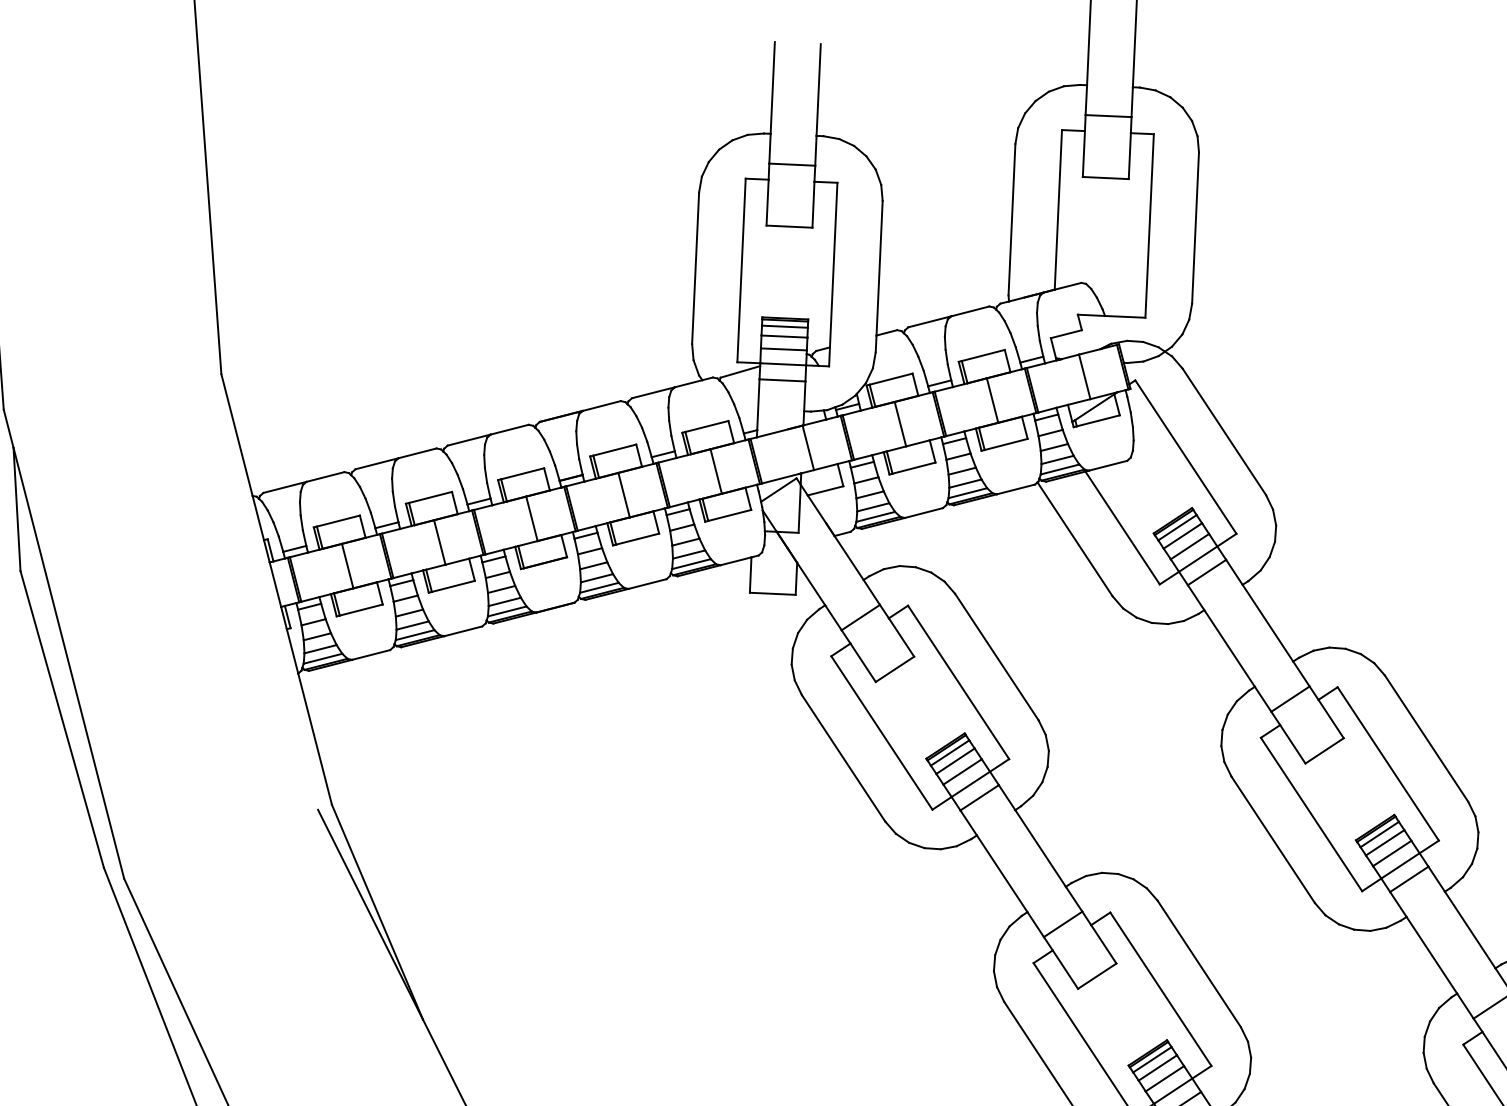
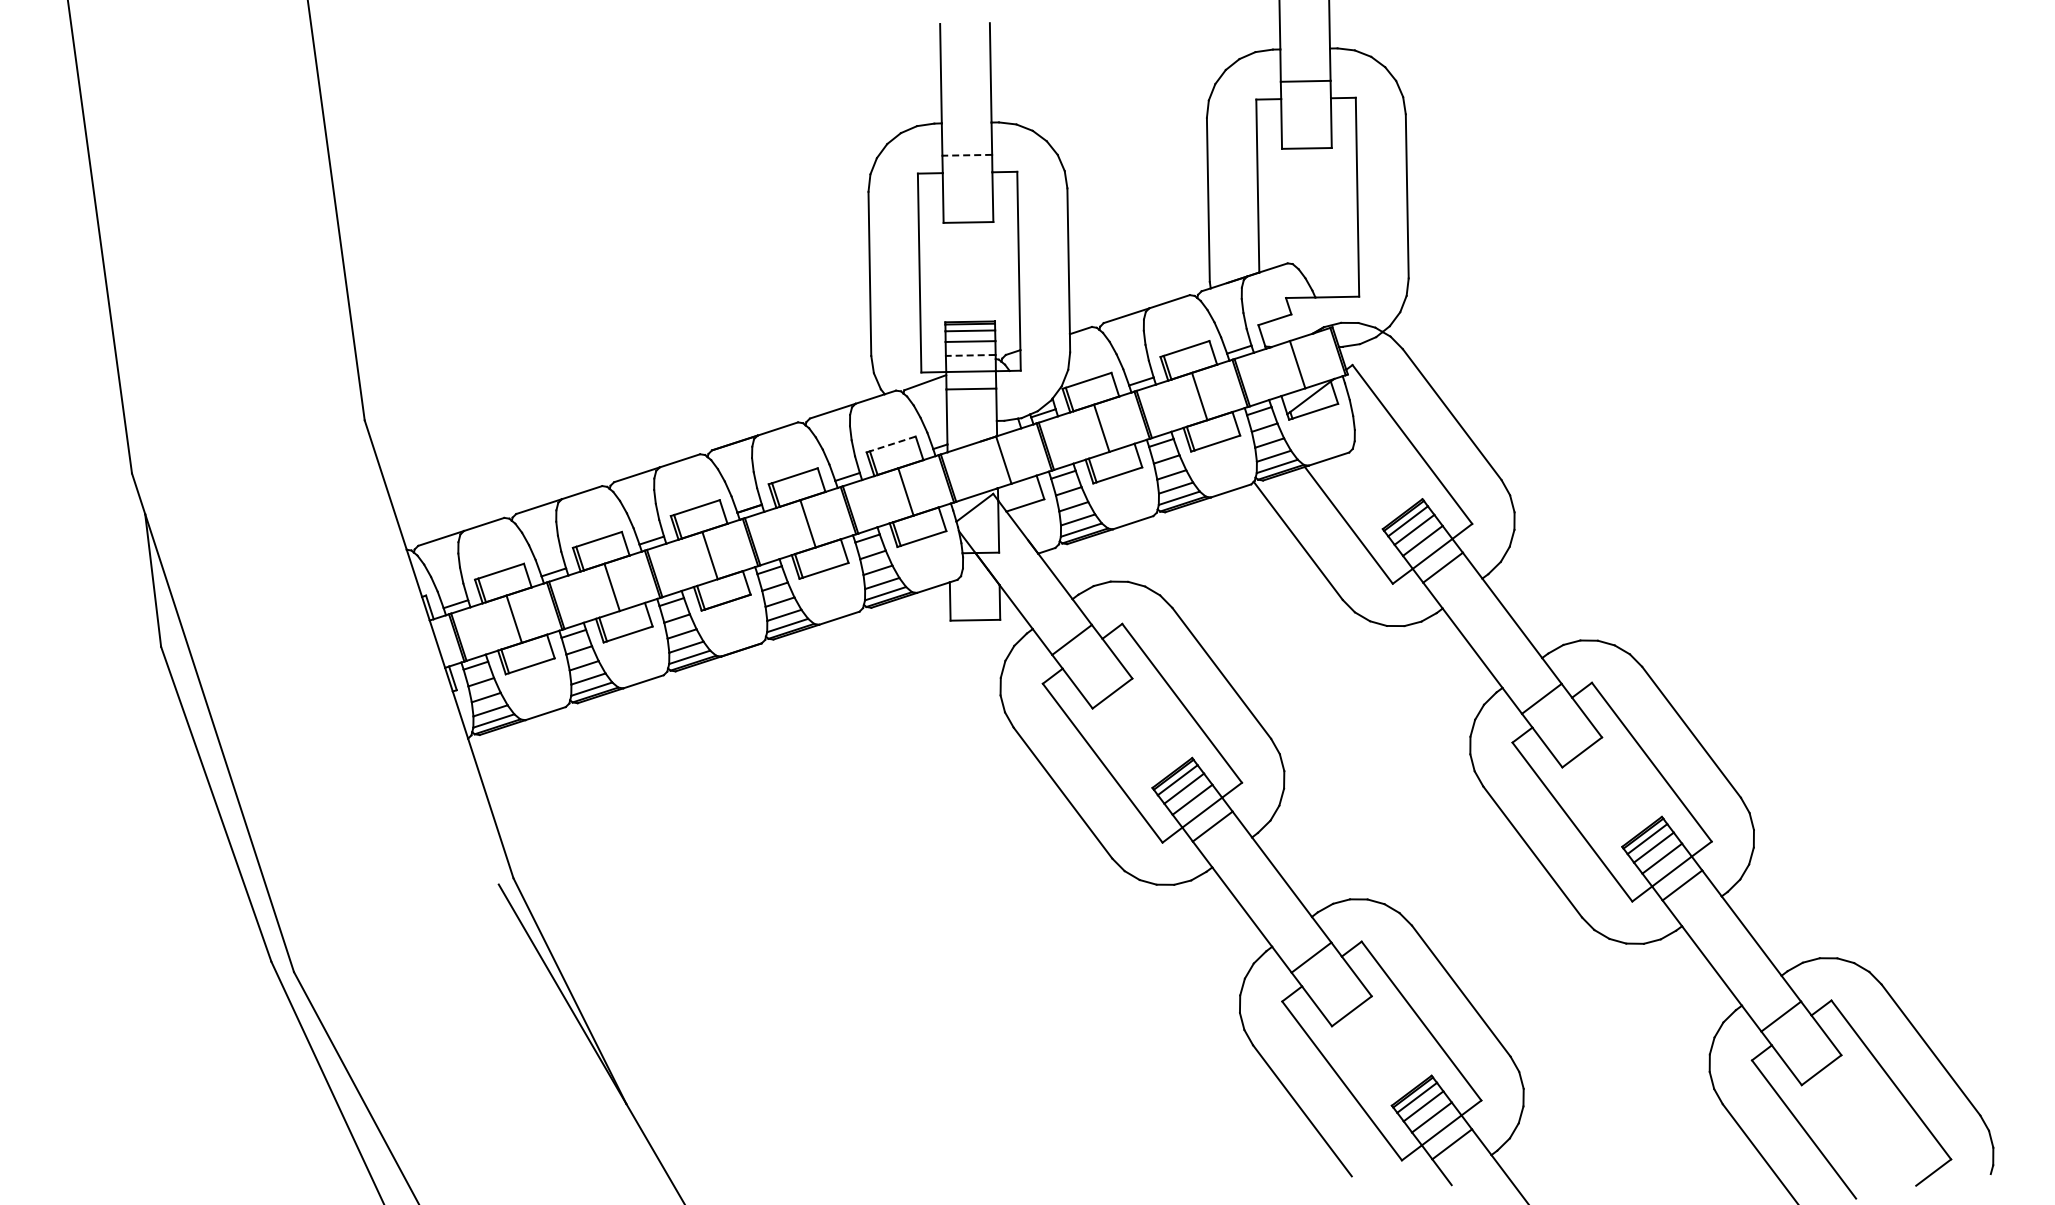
line: (792, 164) -> (967, 155), solid -> dashed
line: (783, 349) -> (970, 355), solid -> dashed
line: (706, 426) -> (892, 444), solid -> dashed

